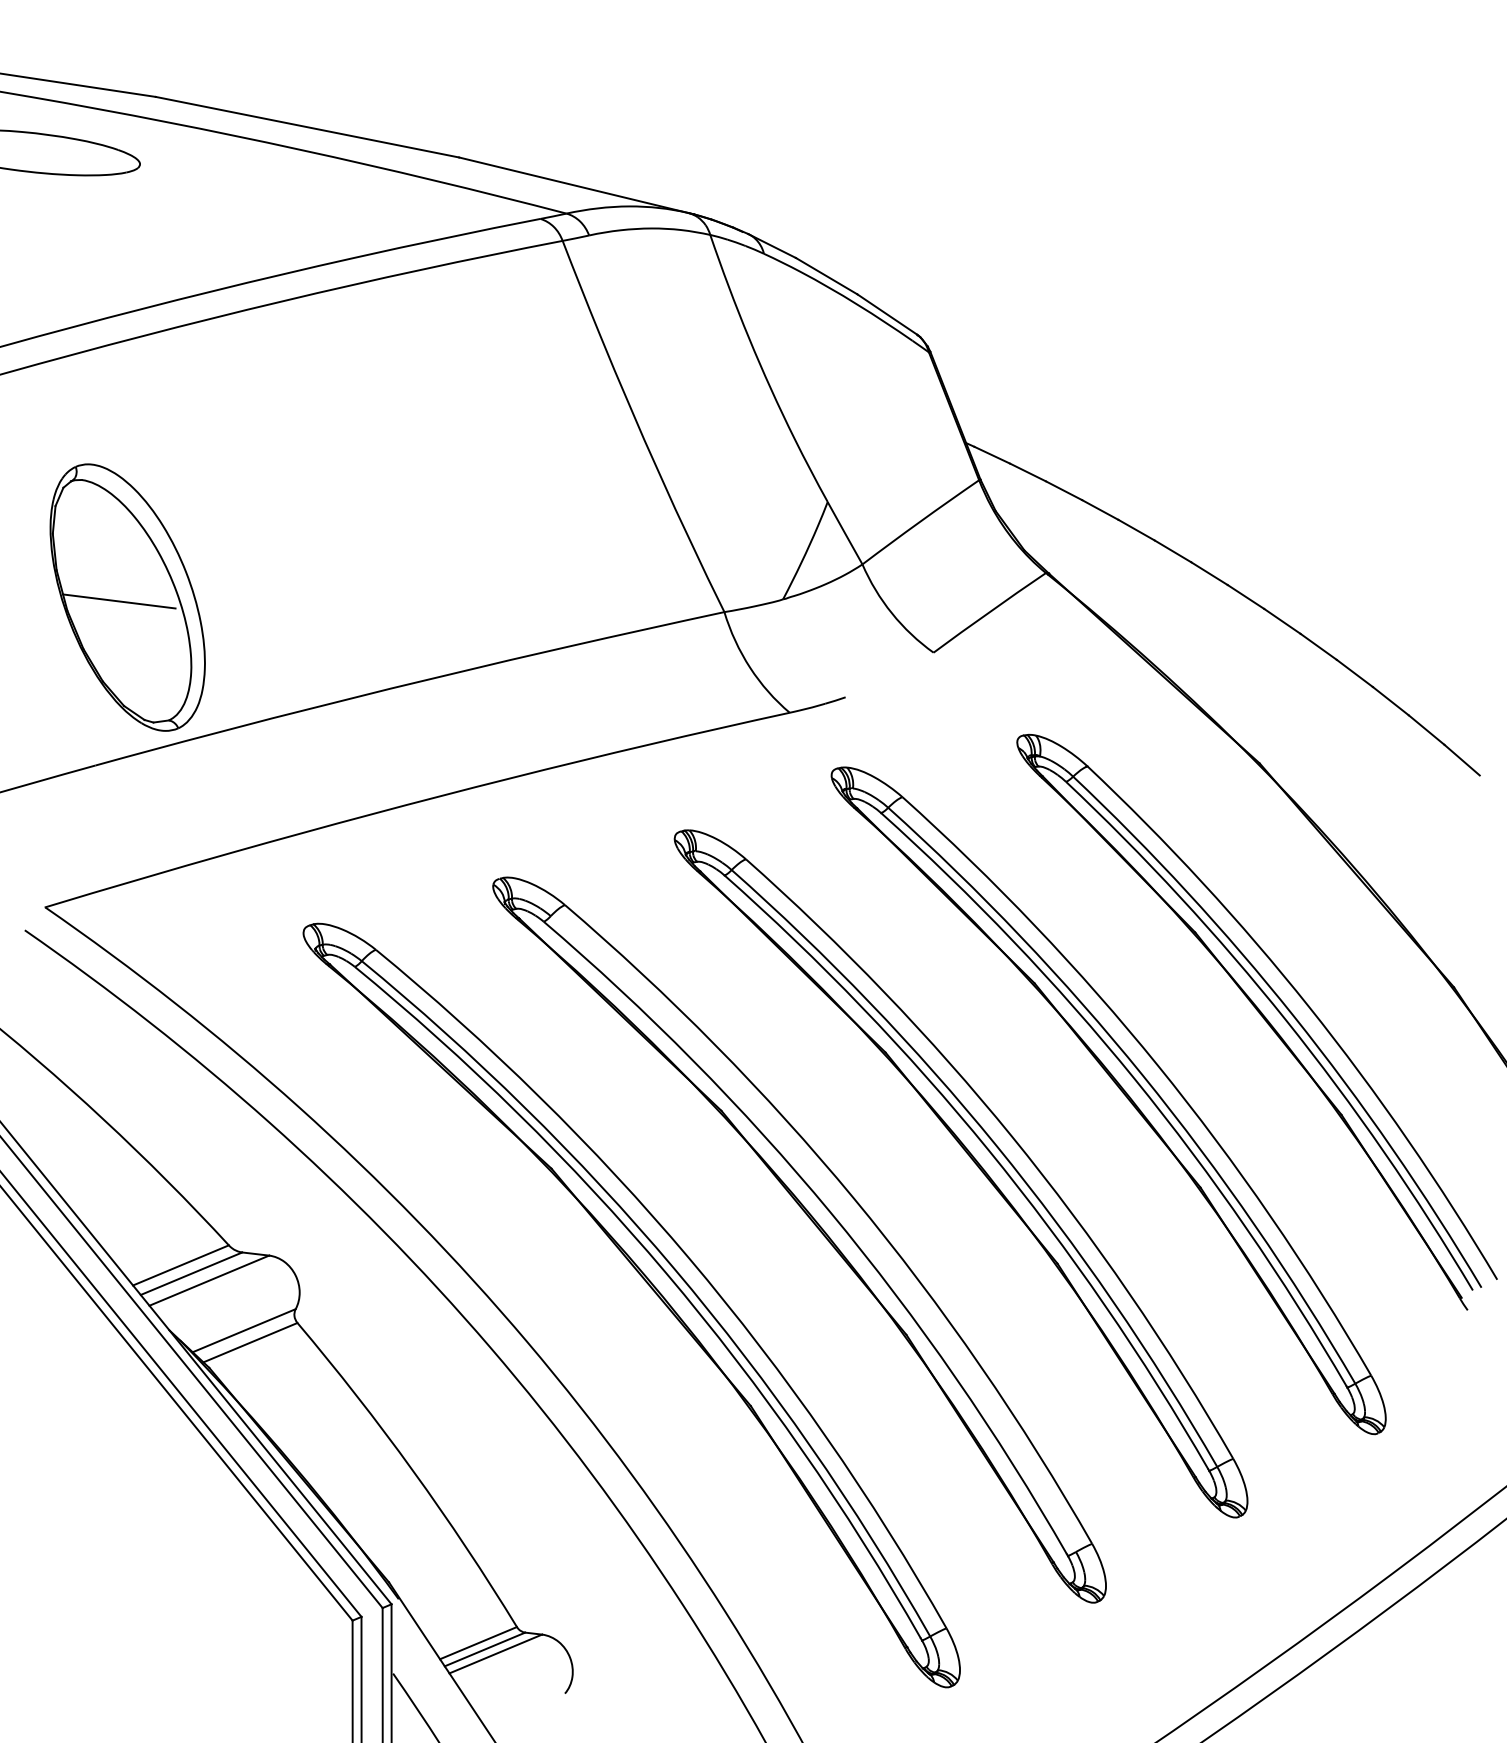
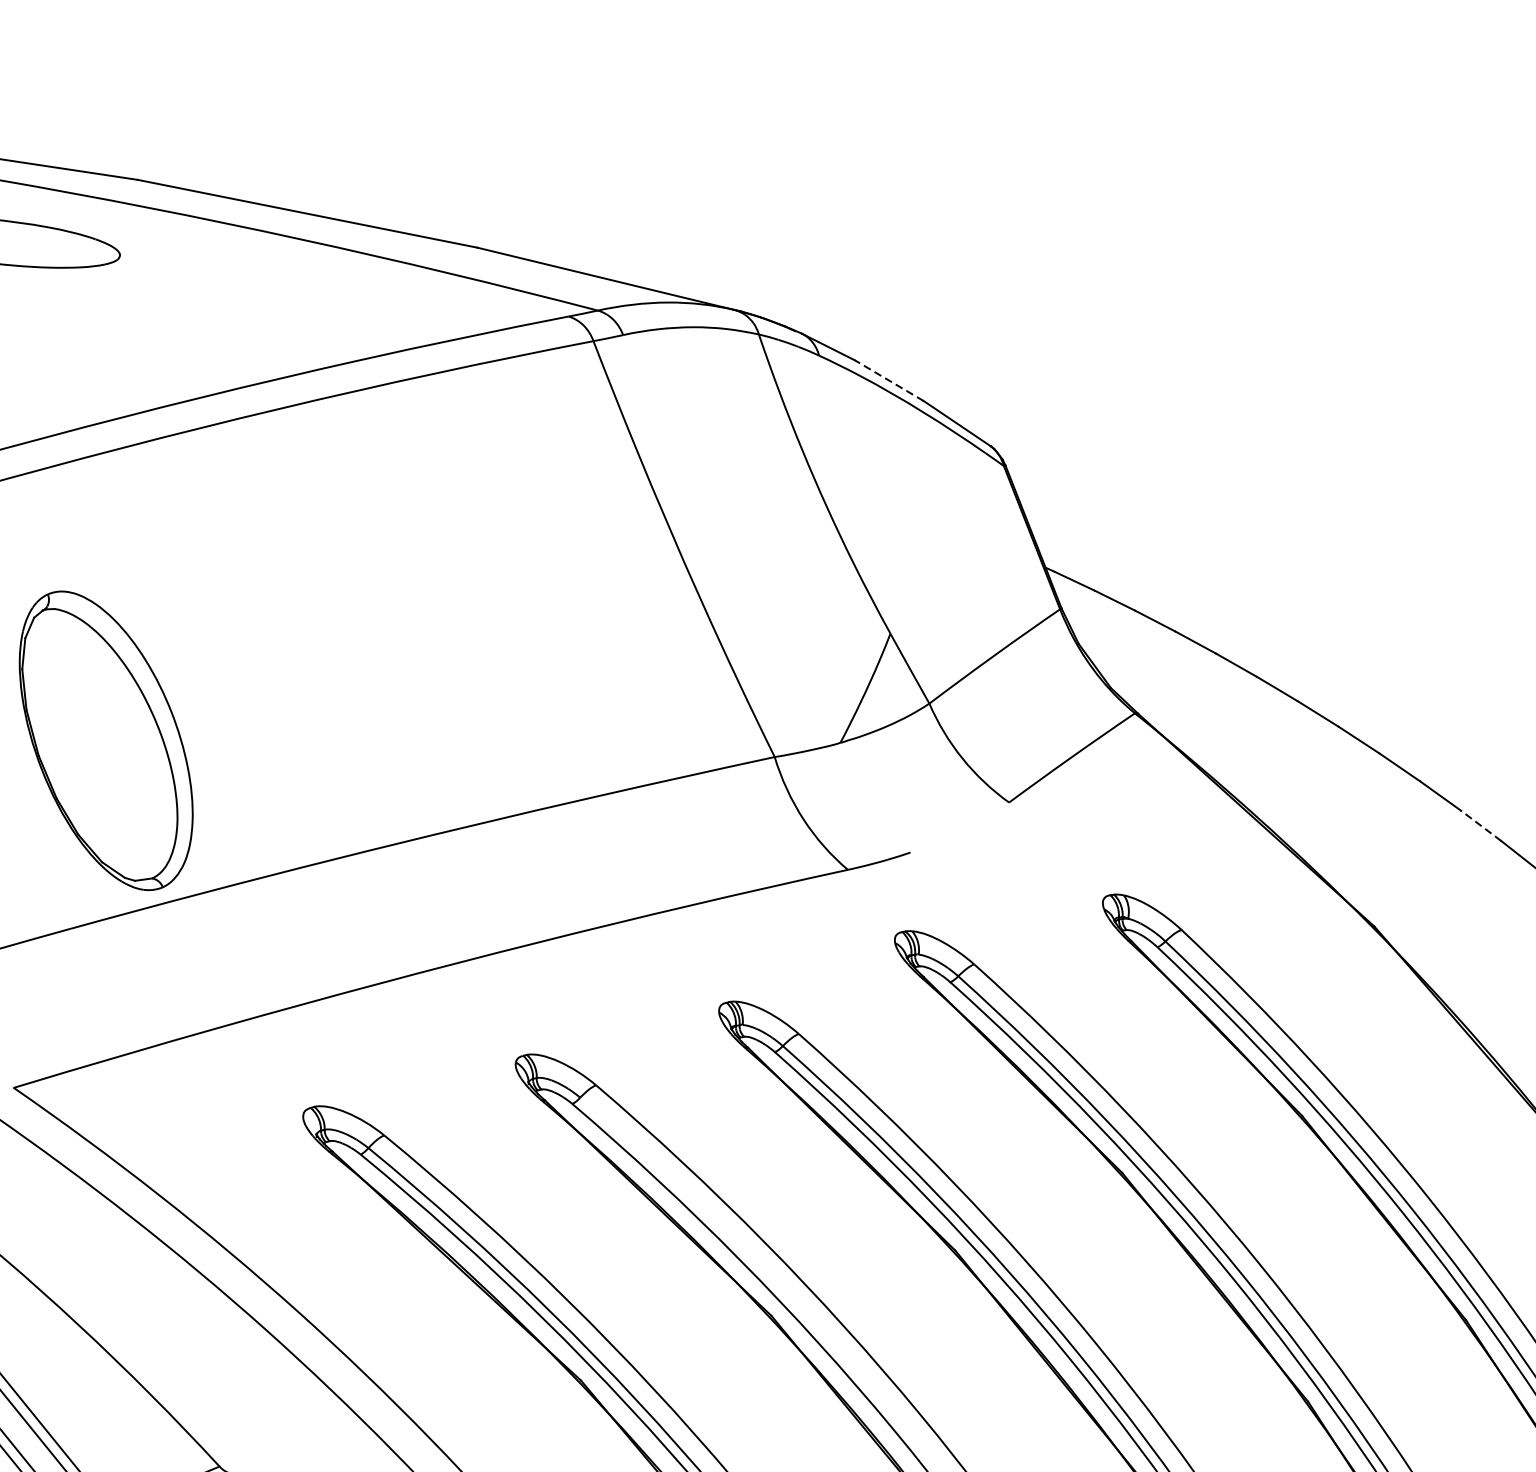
line: (826, 276) -> (889, 381), solid -> dashed
line: (119, 601) -> (96, 745), removed
line: (1354, 673) -> (1480, 825), solid -> dashed

